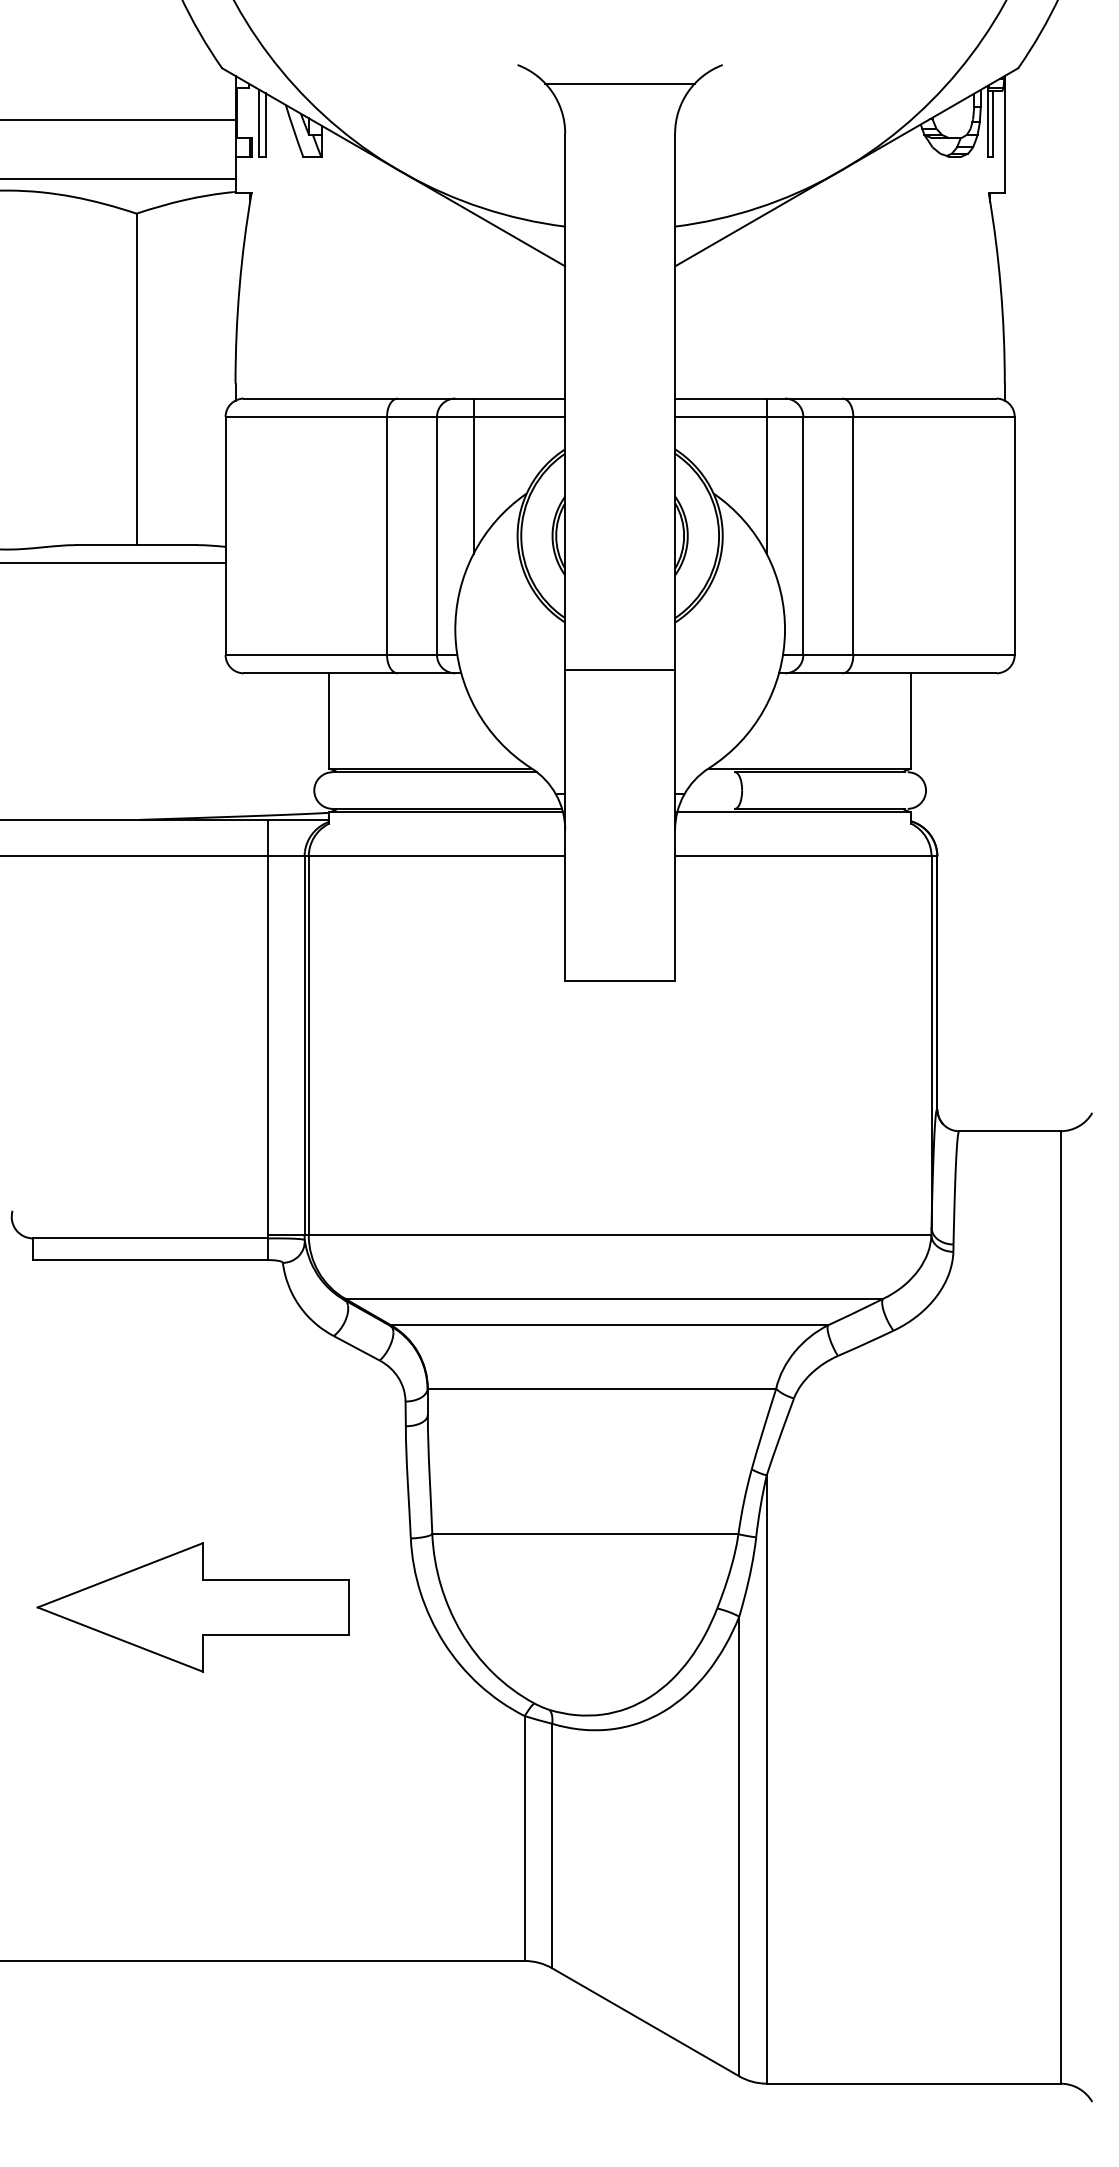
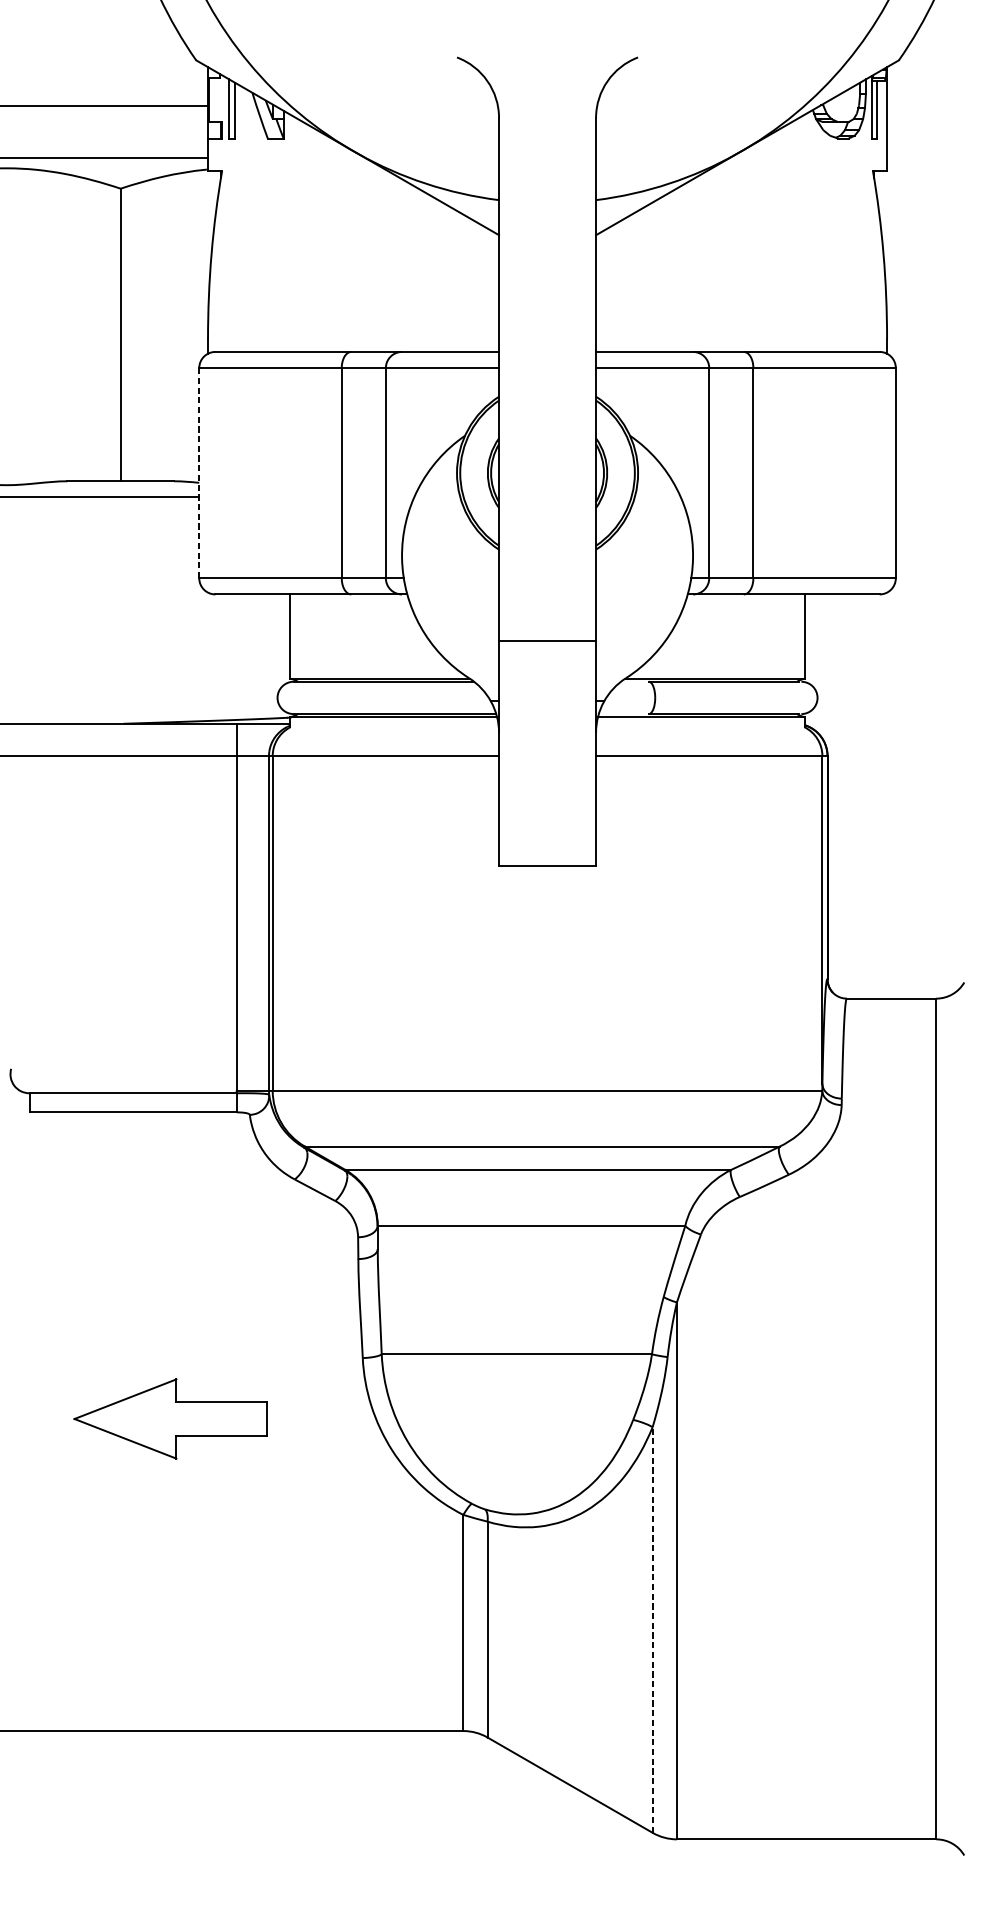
line: (619, 83) -> (546, 73), removed
line: (473, 476) -> (418, 420), removed
line: (766, 476) -> (676, 420), removed
line: (225, 536) -> (199, 473), solid -> dashed
line: (620, 670) -> (547, 641), moved
part: (192, 1607) -> (170, 1419), size x0.7
line: (739, 1846) -> (652, 1630), solid -> dashed

